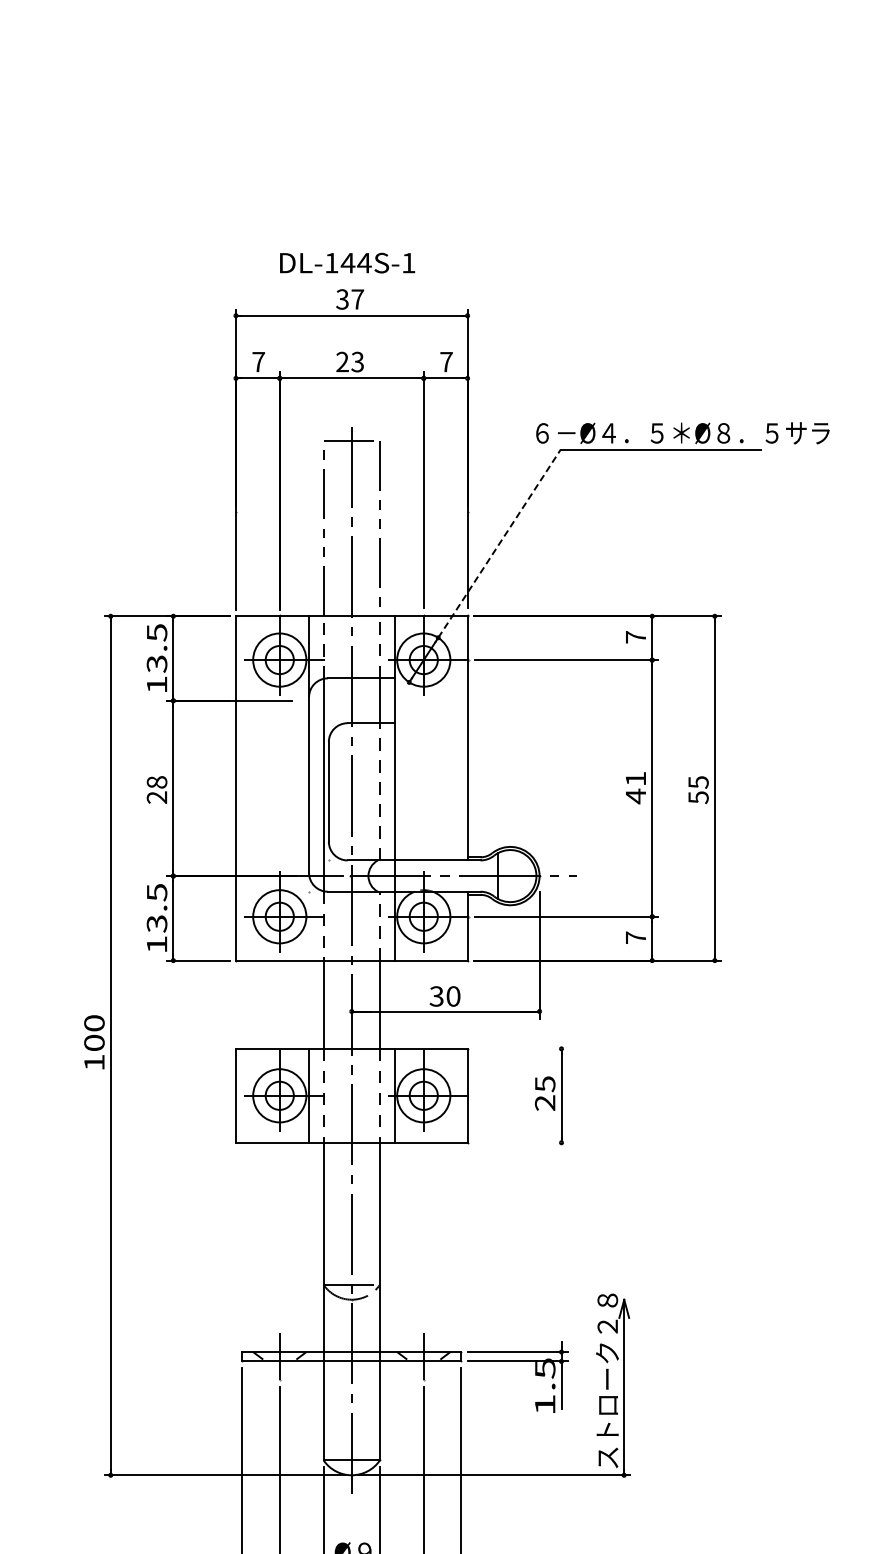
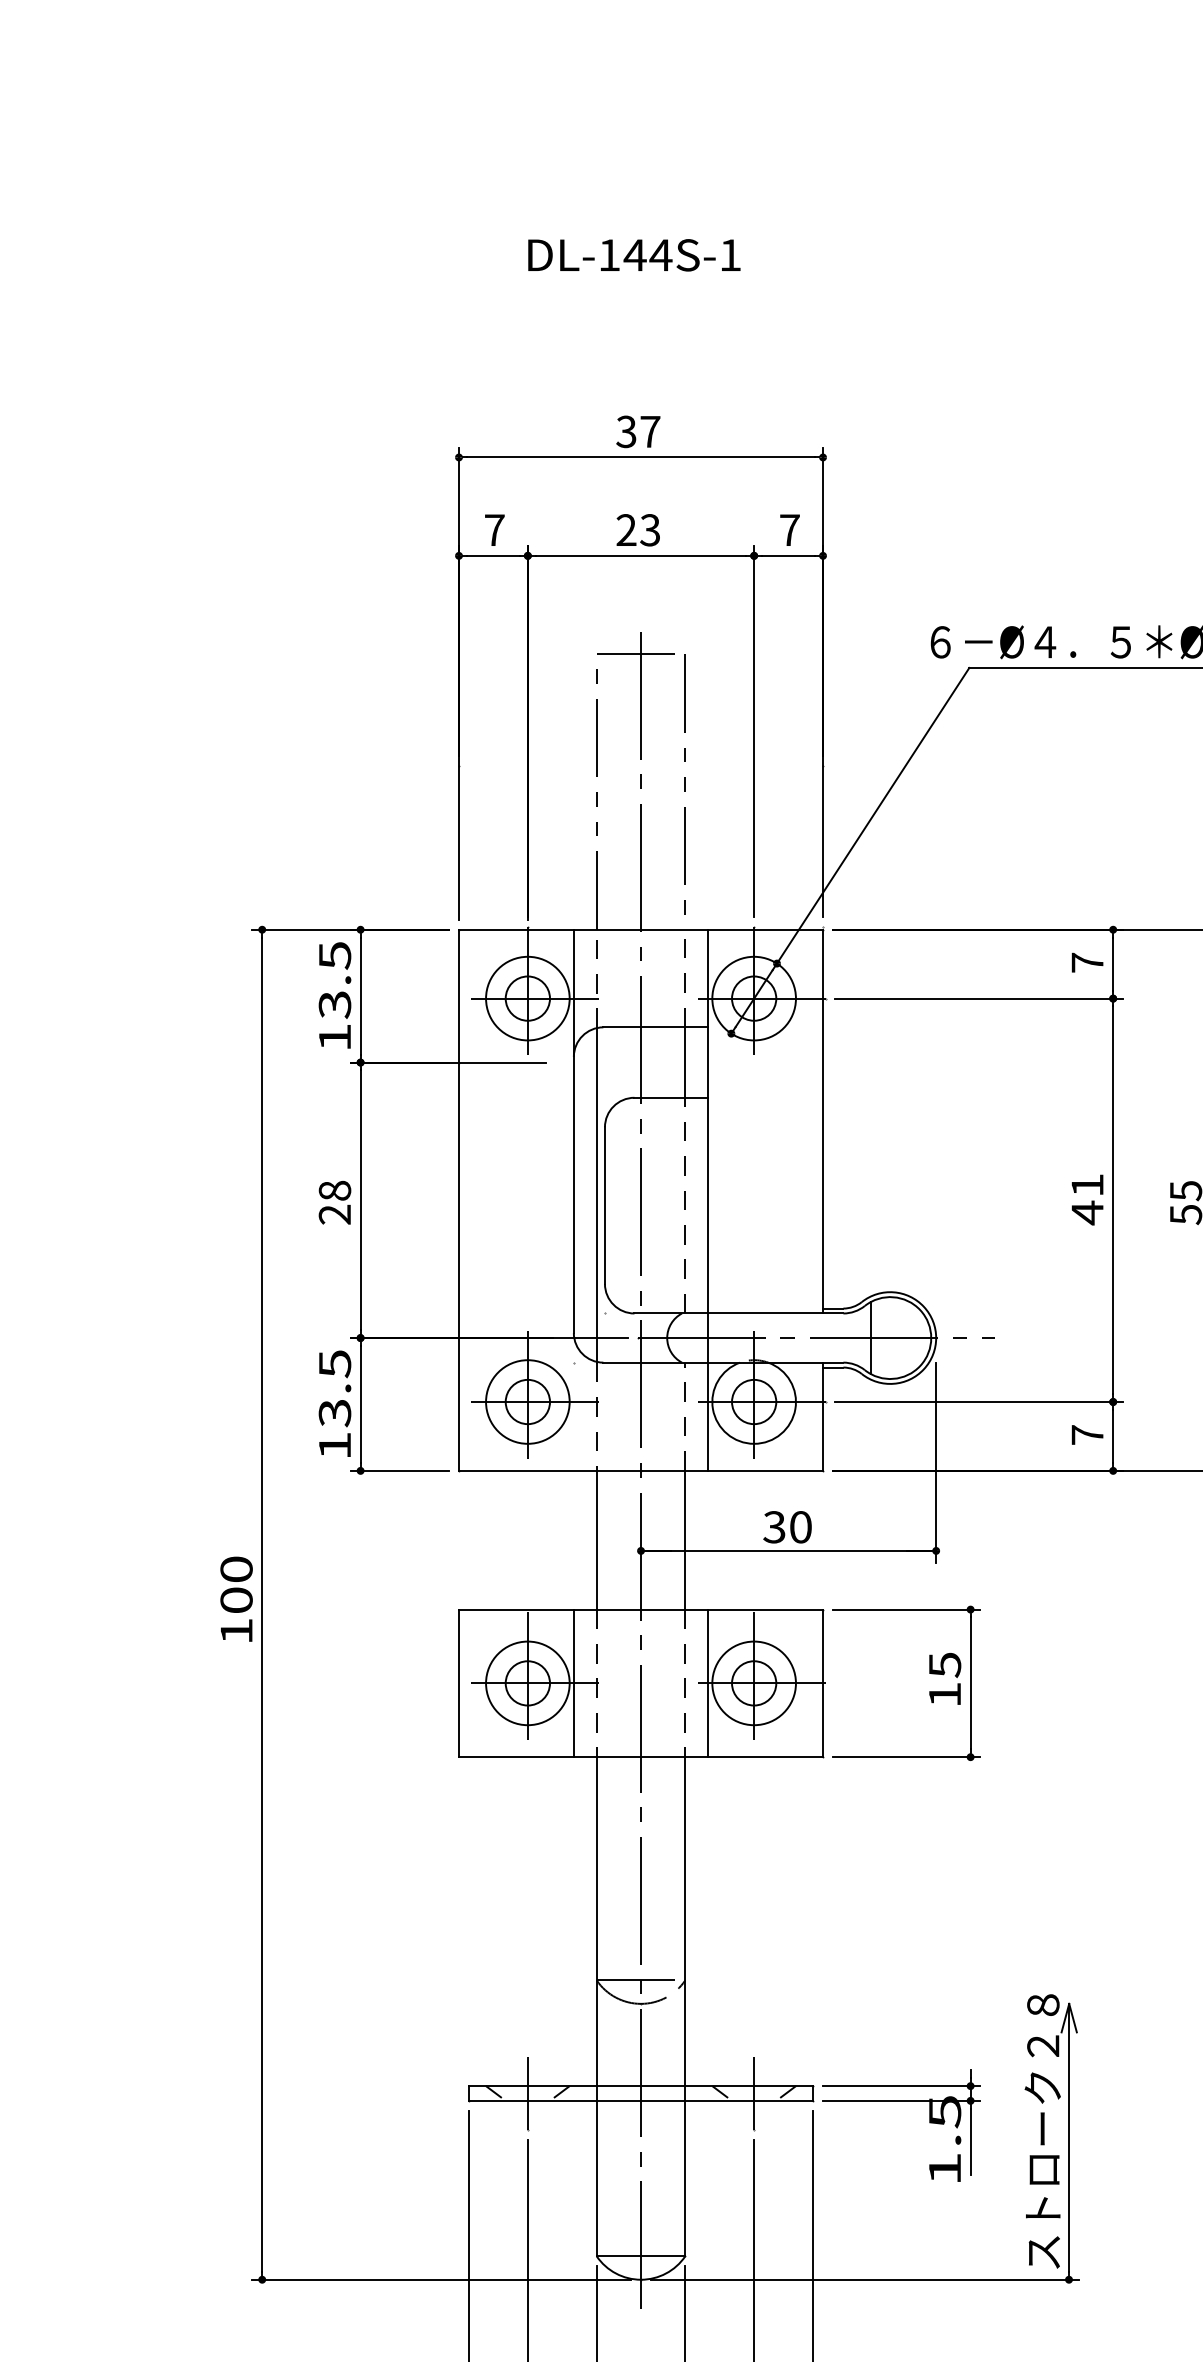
text: (347, 262) -> (634, 254), moved
line: (499, 543) -> (873, 815), dashed -> solid
line: (520, 1048) -> (906, 1609), added
text: (544, 1102) -> (943, 1693), 25 -> 15
line: (520, 1142) -> (906, 1756), added

